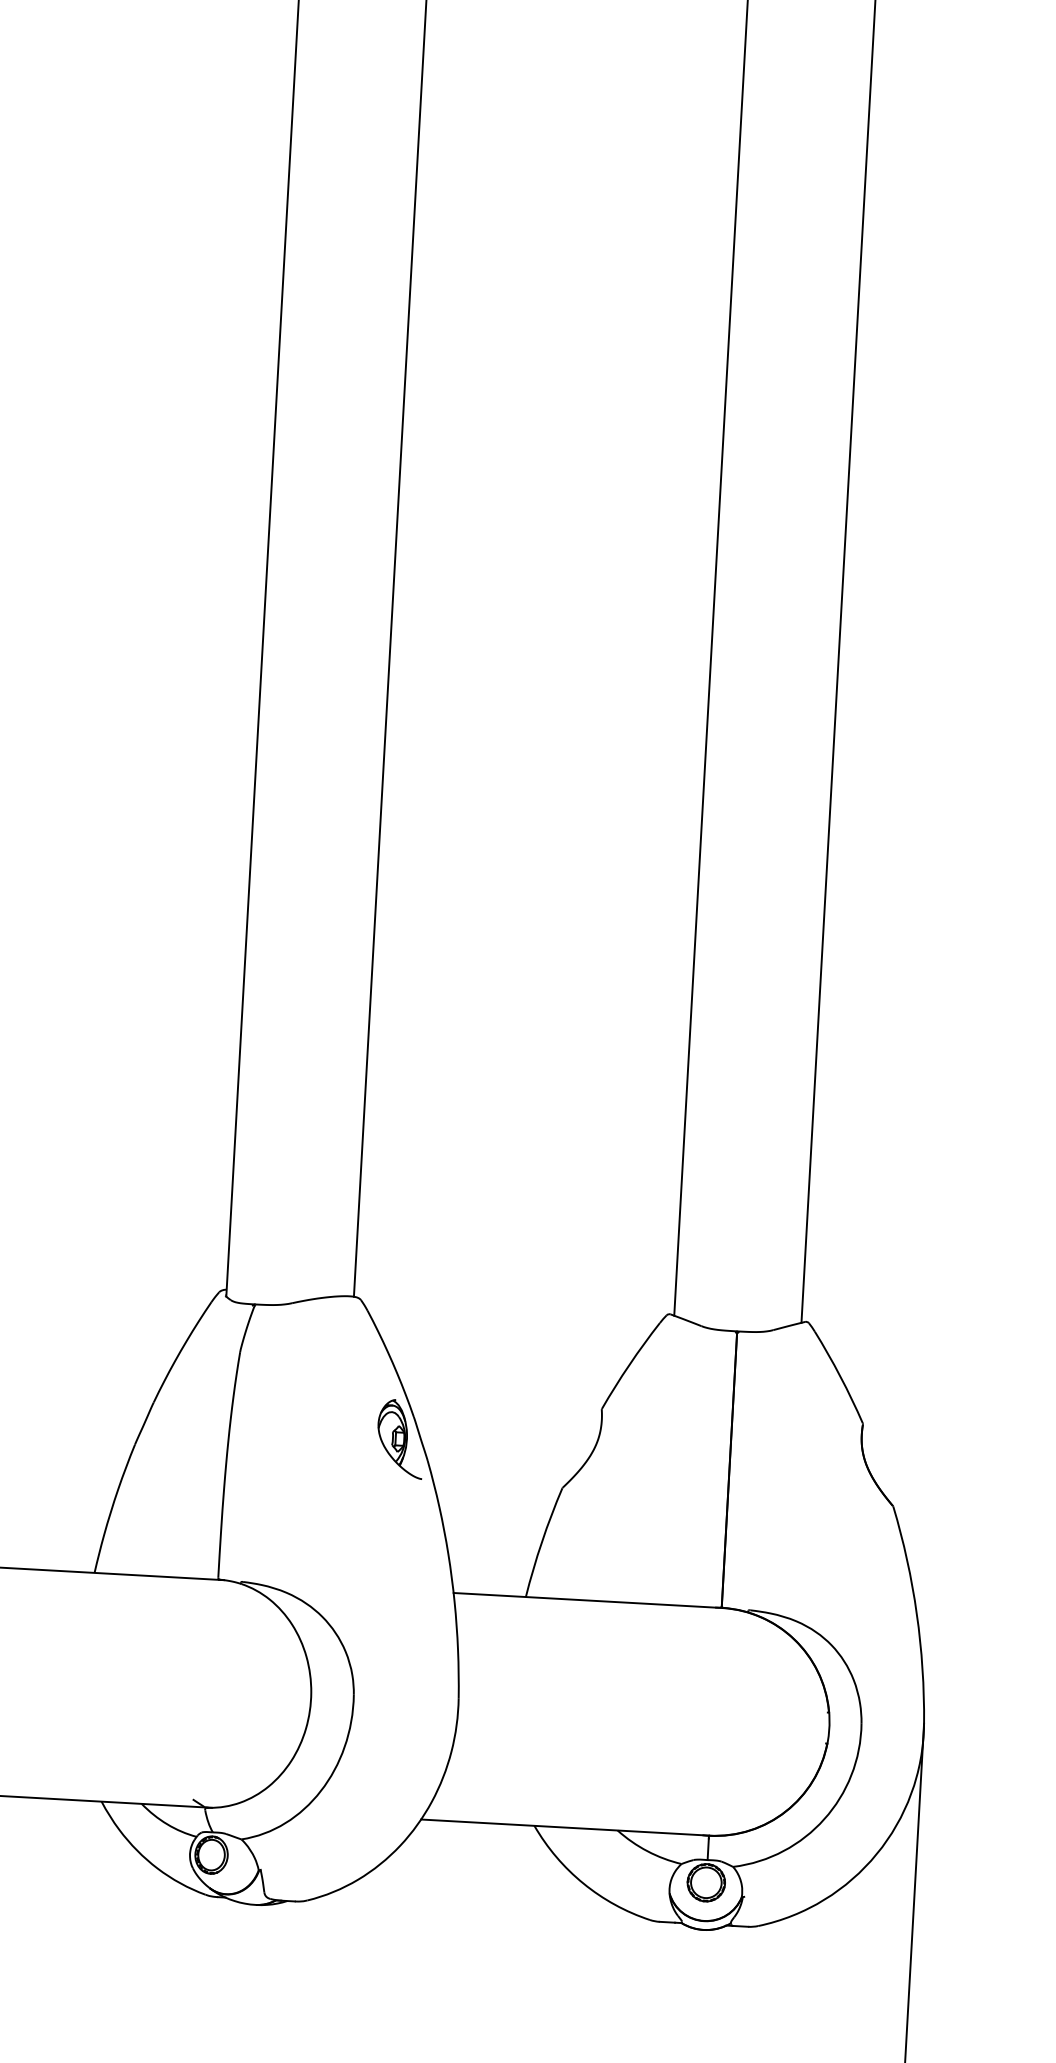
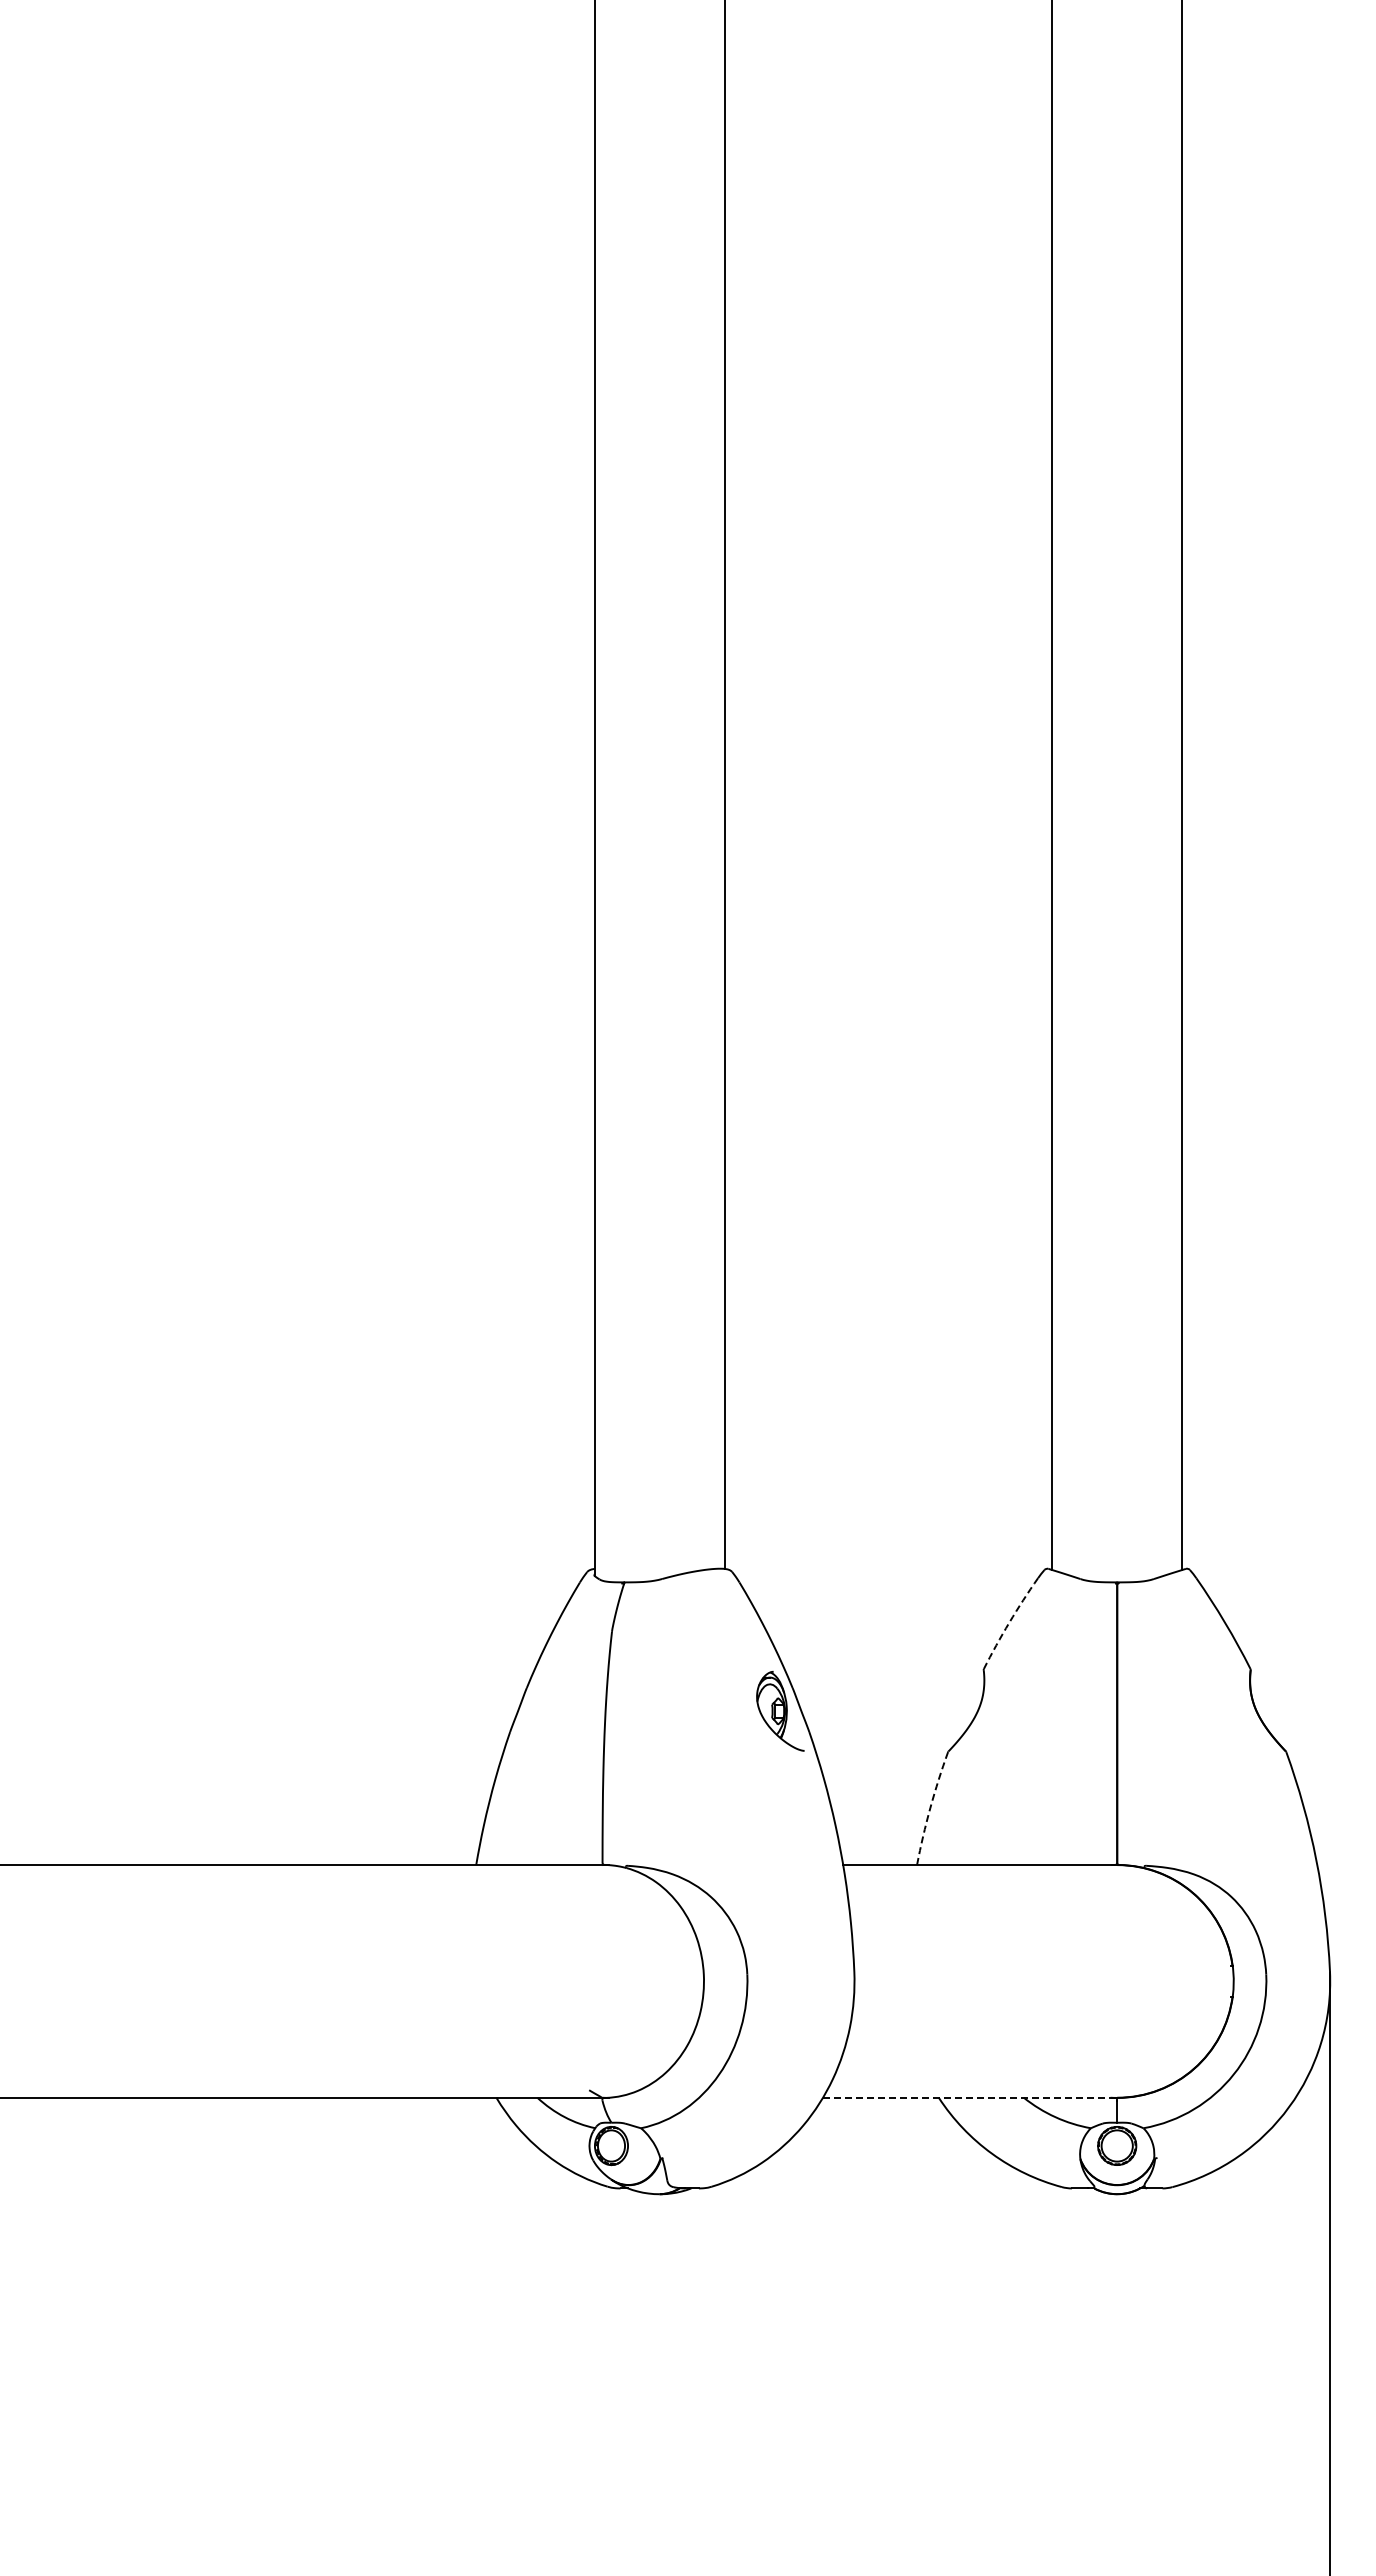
arc: (629, 1364) -> (1009, 1622), solid -> dashed
arc: (542, 1542) -> (930, 1808), solid -> dashed
line: (565, 1827) -> (970, 2097), solid -> dashed

